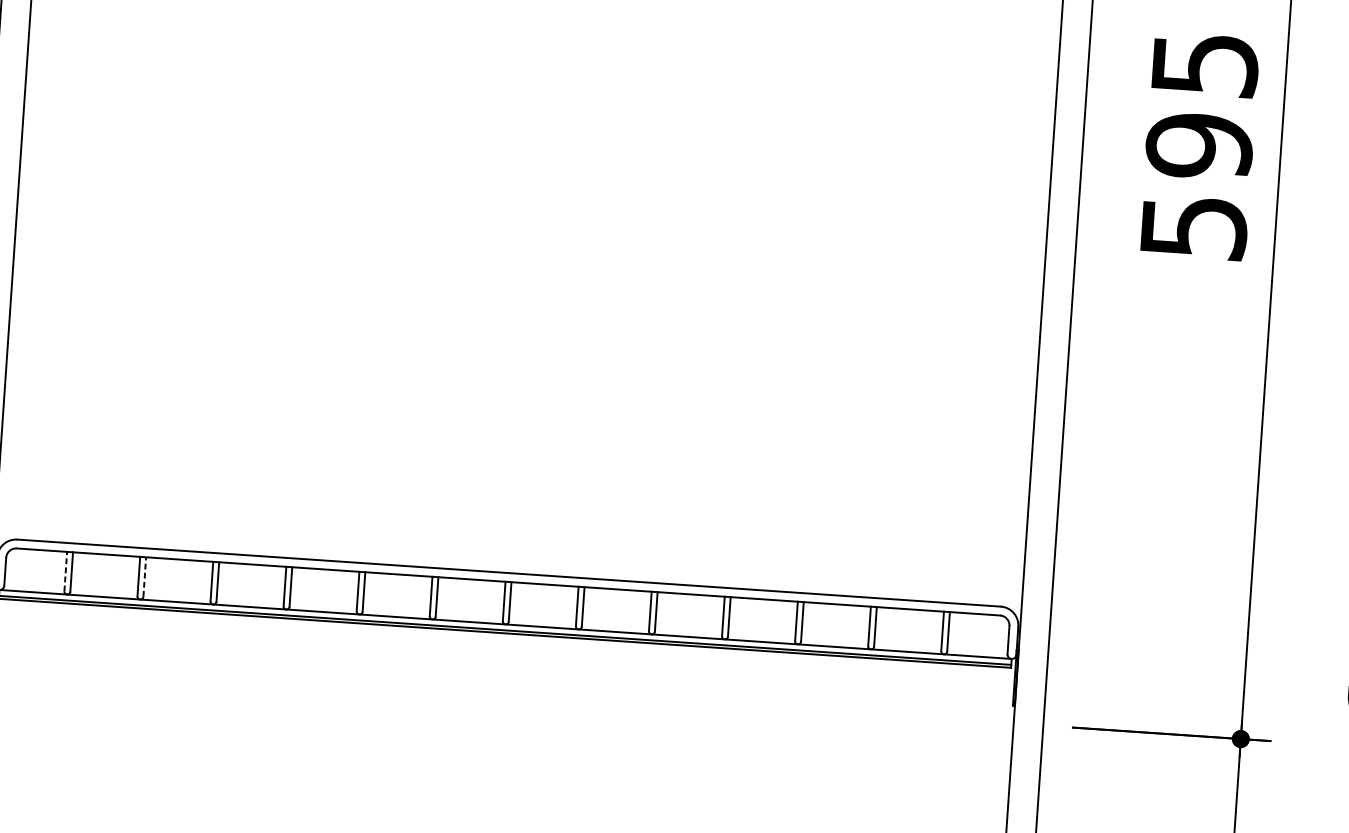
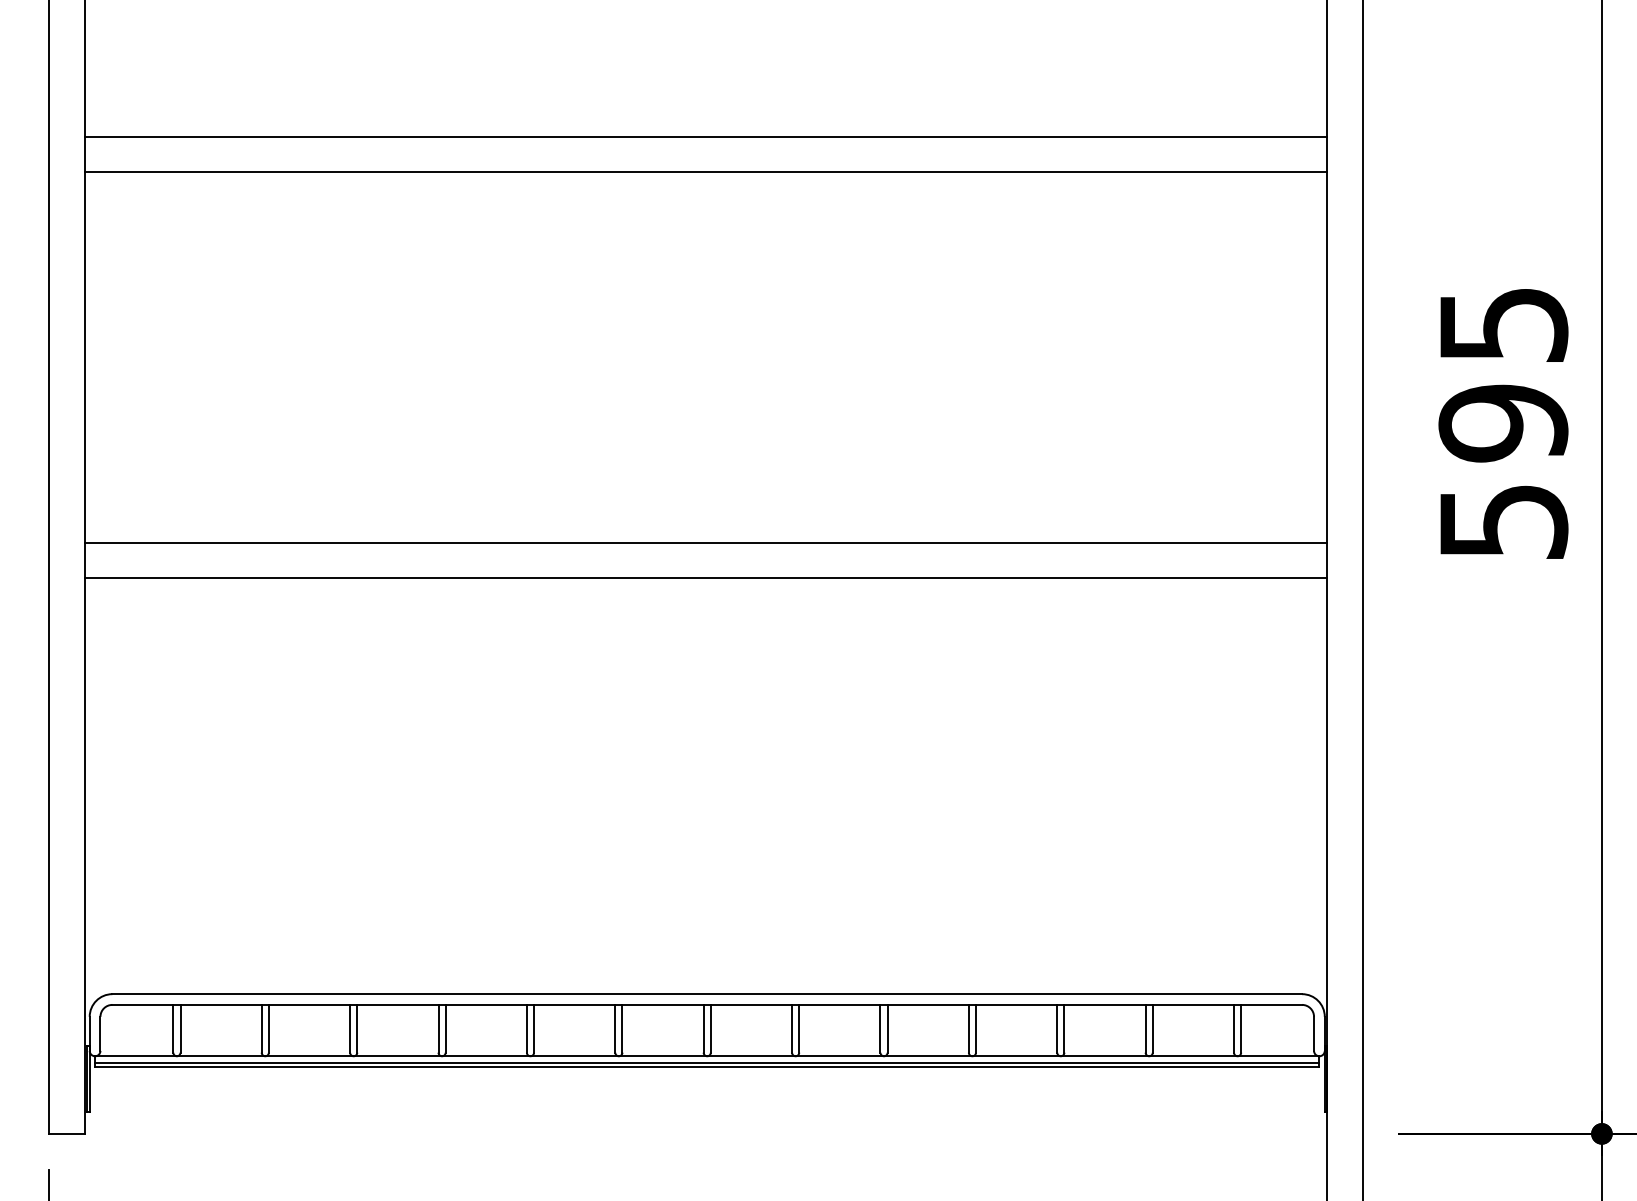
line: (533, 199) -> (705, 542), added
line: (531, 229) -> (705, 578), added
line: (65, 571) -> (173, 1028), dashed -> solid
line: (144, 576) -> (268, 1028), dashed -> solid

